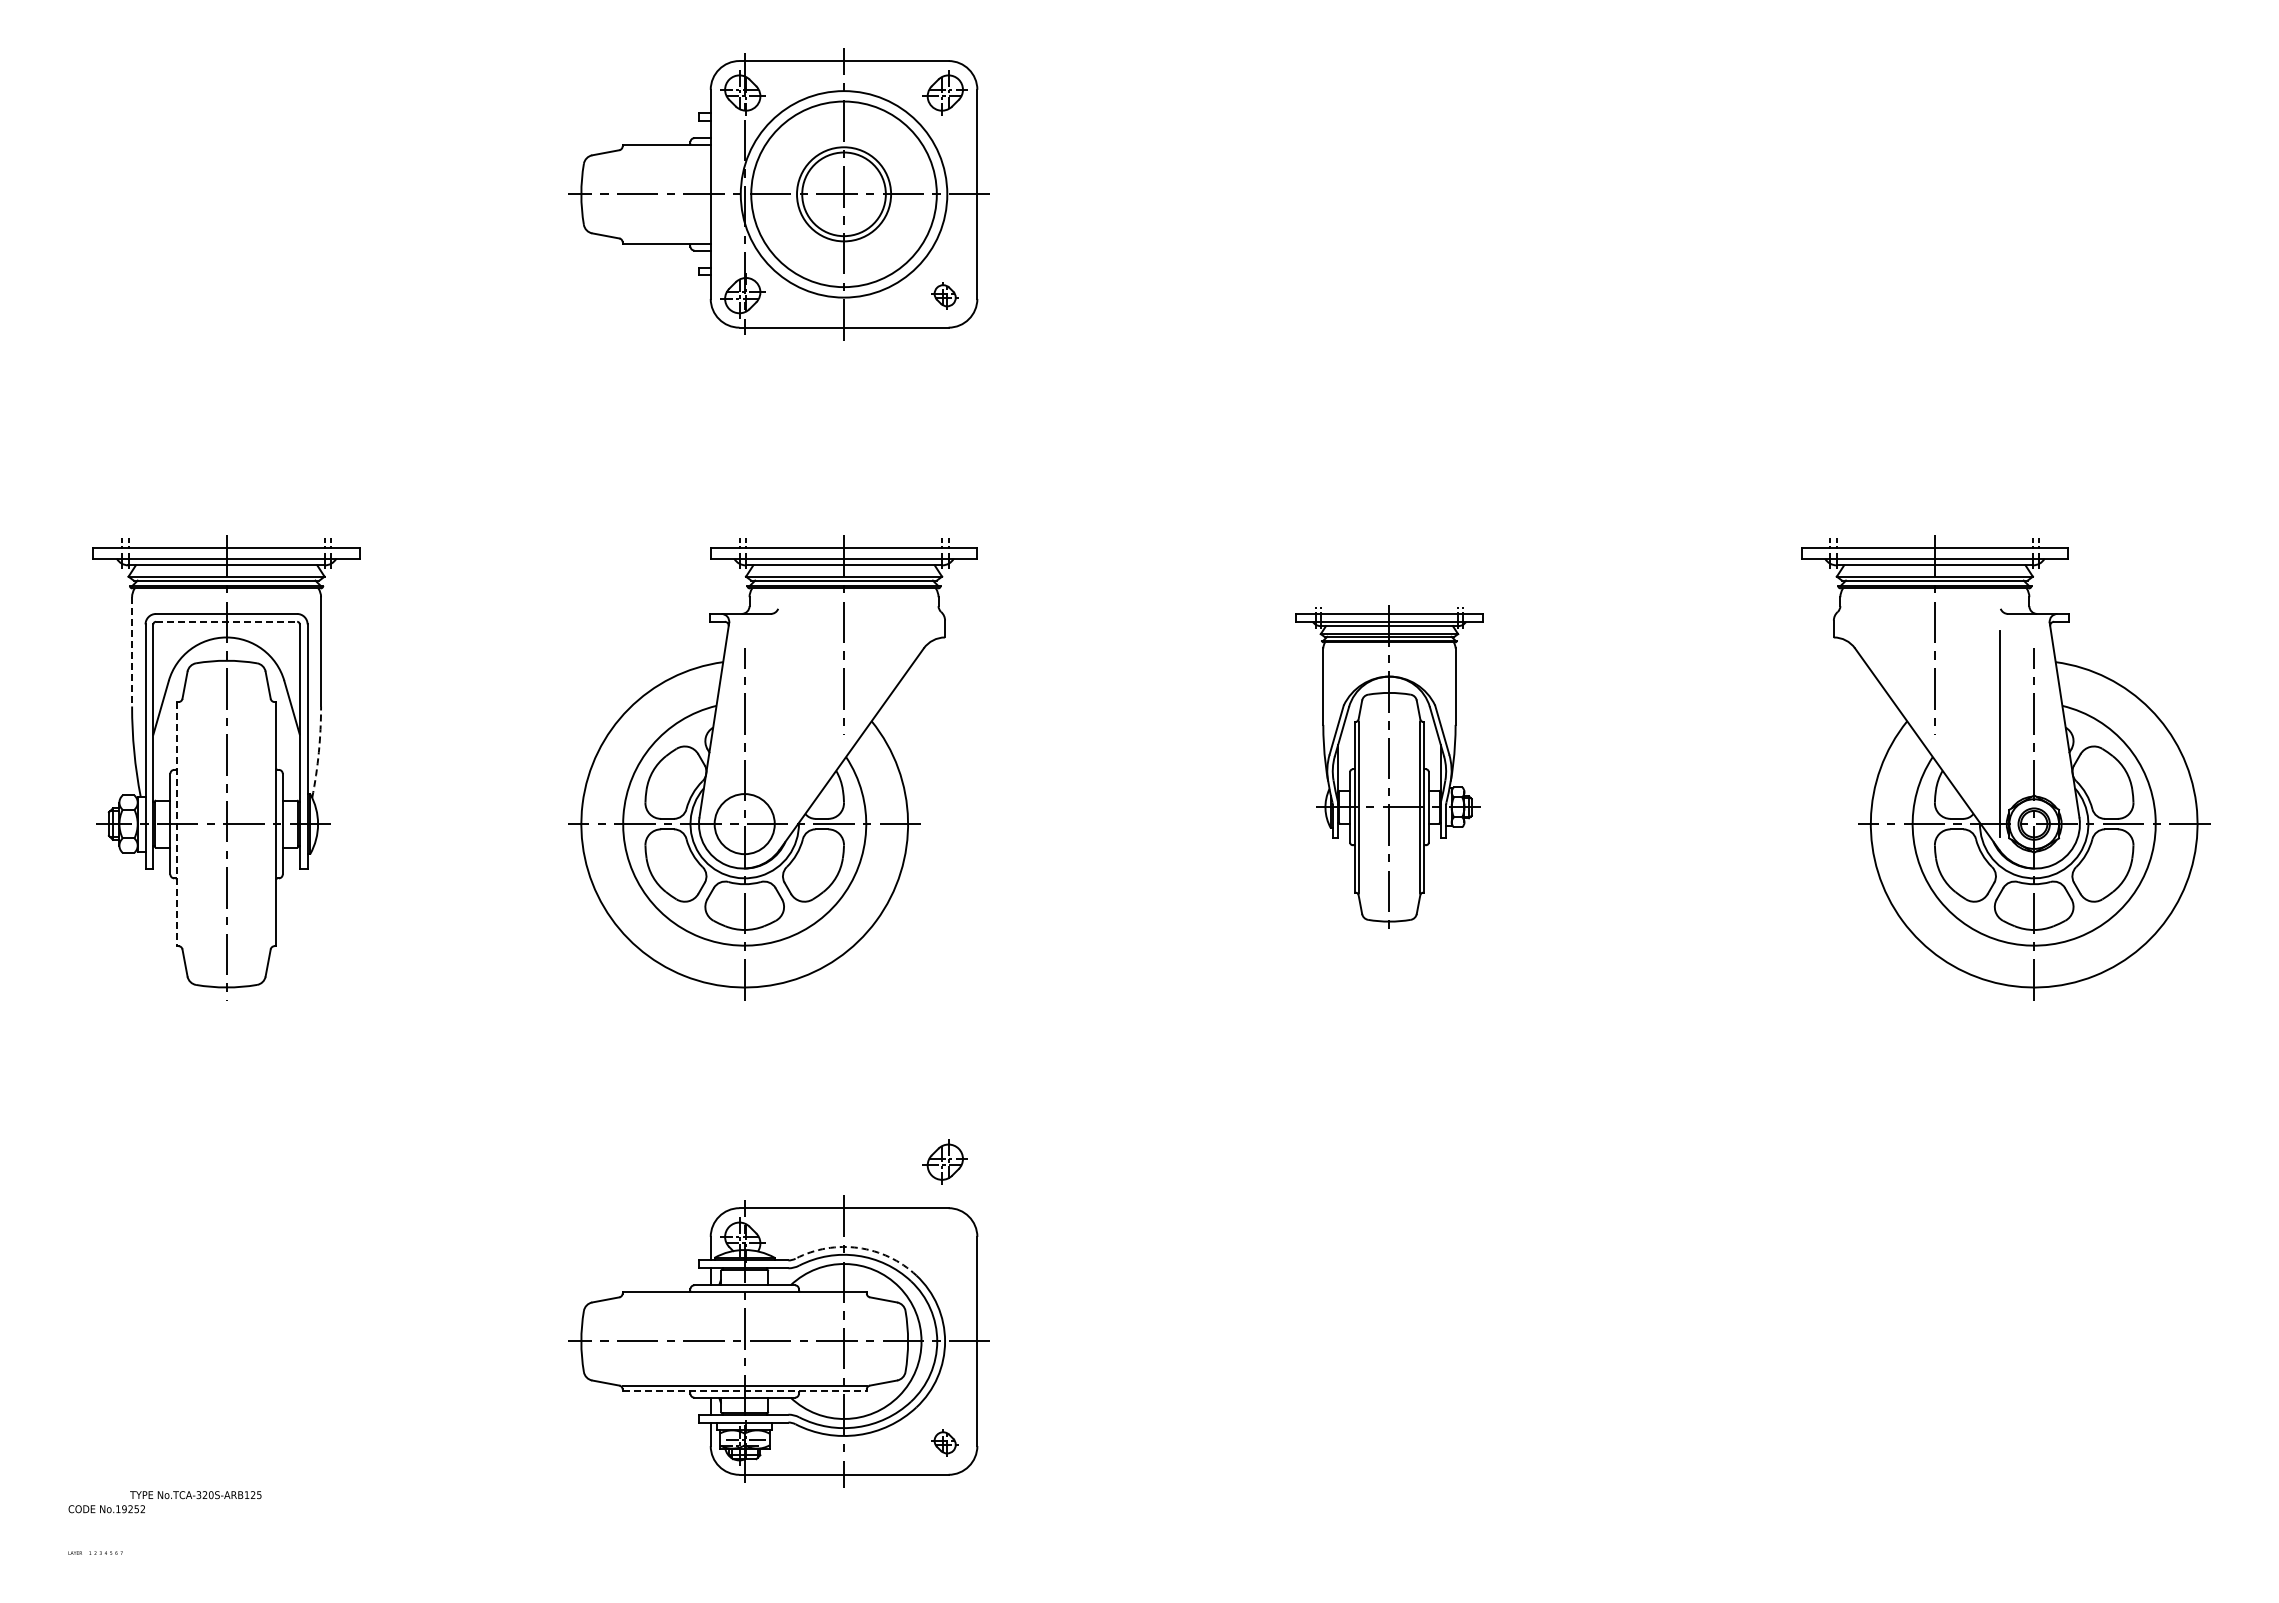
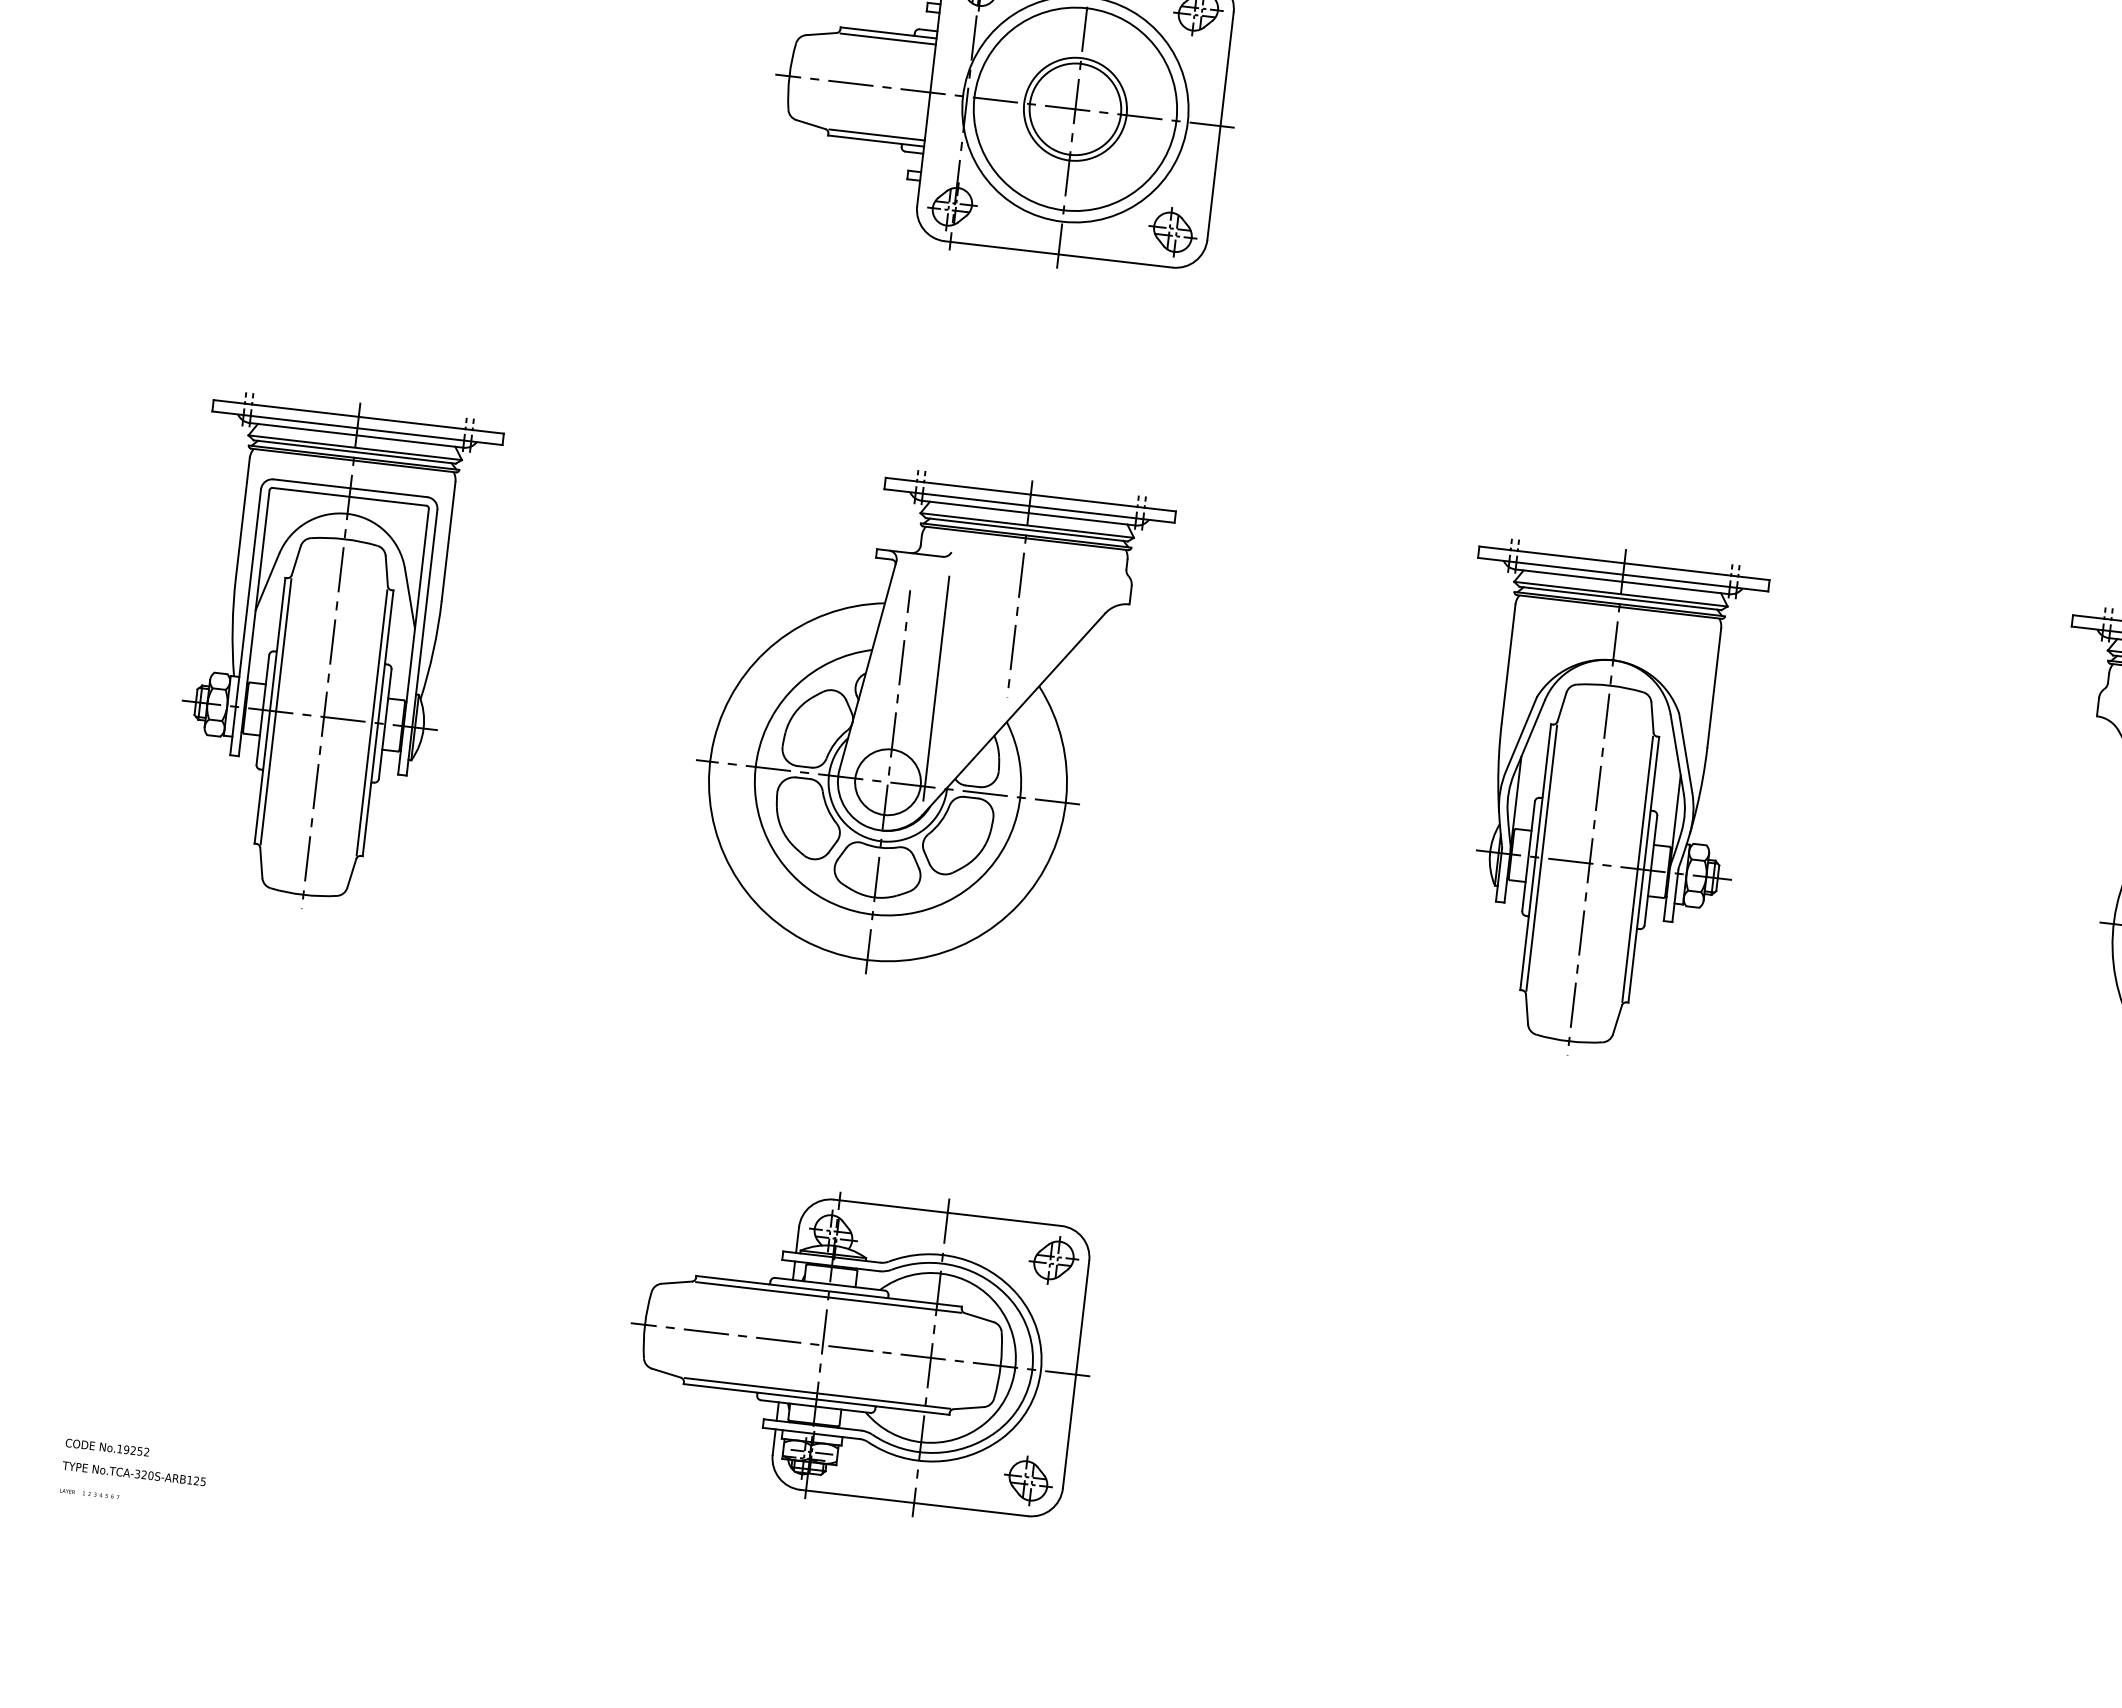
line: (666, 150) -> (887, 39), added
line: (666, 238) -> (876, 135), added
part: (944, 295) -> (1172, 232), size x1.67
line: (226, 621) -> (349, 496), dashed -> solid
line: (132, 651) -> (243, 517), dashed -> solid
line: (778, 734) -> (936, 688), added
arc: (318, 752) -> (433, 650), dashed -> solid
part: (1389, 767) -> (1596, 801), size x1.43
line: (176, 824) -> (269, 711), dashed -> solid
line: (182, 824) -> (276, 711), added
line: (270, 824) -> (371, 722), added
part: (944, 1161) -> (1053, 1259), moved
arc: (858, 1247) -> (958, 1257), dashed -> solid
line: (744, 1297) -> (828, 1297), added
line: (745, 1391) -> (817, 1399), dashed -> solid
part: (944, 1442) -> (1027, 1480), size x1.67
text: (195, 1495) -> (133, 1474), moved

